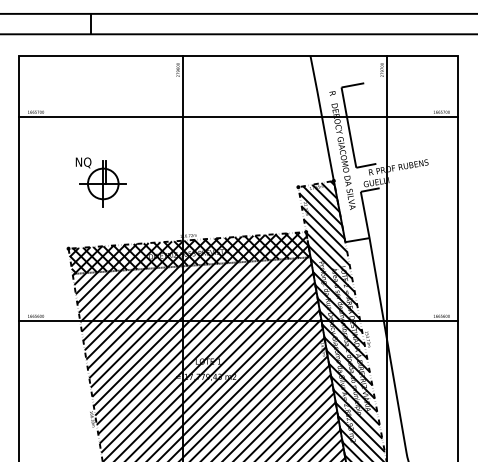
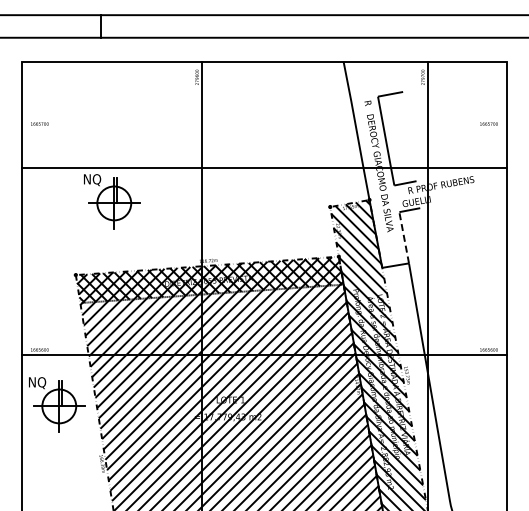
line: (239, 117) -> (264, 168), moved
line: (365, 214) -> (404, 237), solid -> dashed
part: (51, 365) -> (57, 404), added

